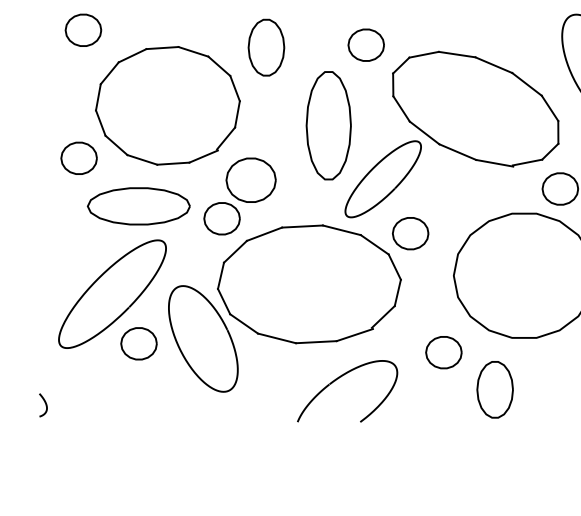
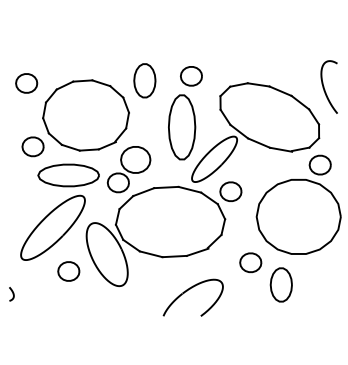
part: (83, 30) -> (26, 83), moved
part: (366, 45) -> (191, 76), moved
part: (138, 343) -> (68, 271), moved
part: (337, 380) -> (187, 291), moved

